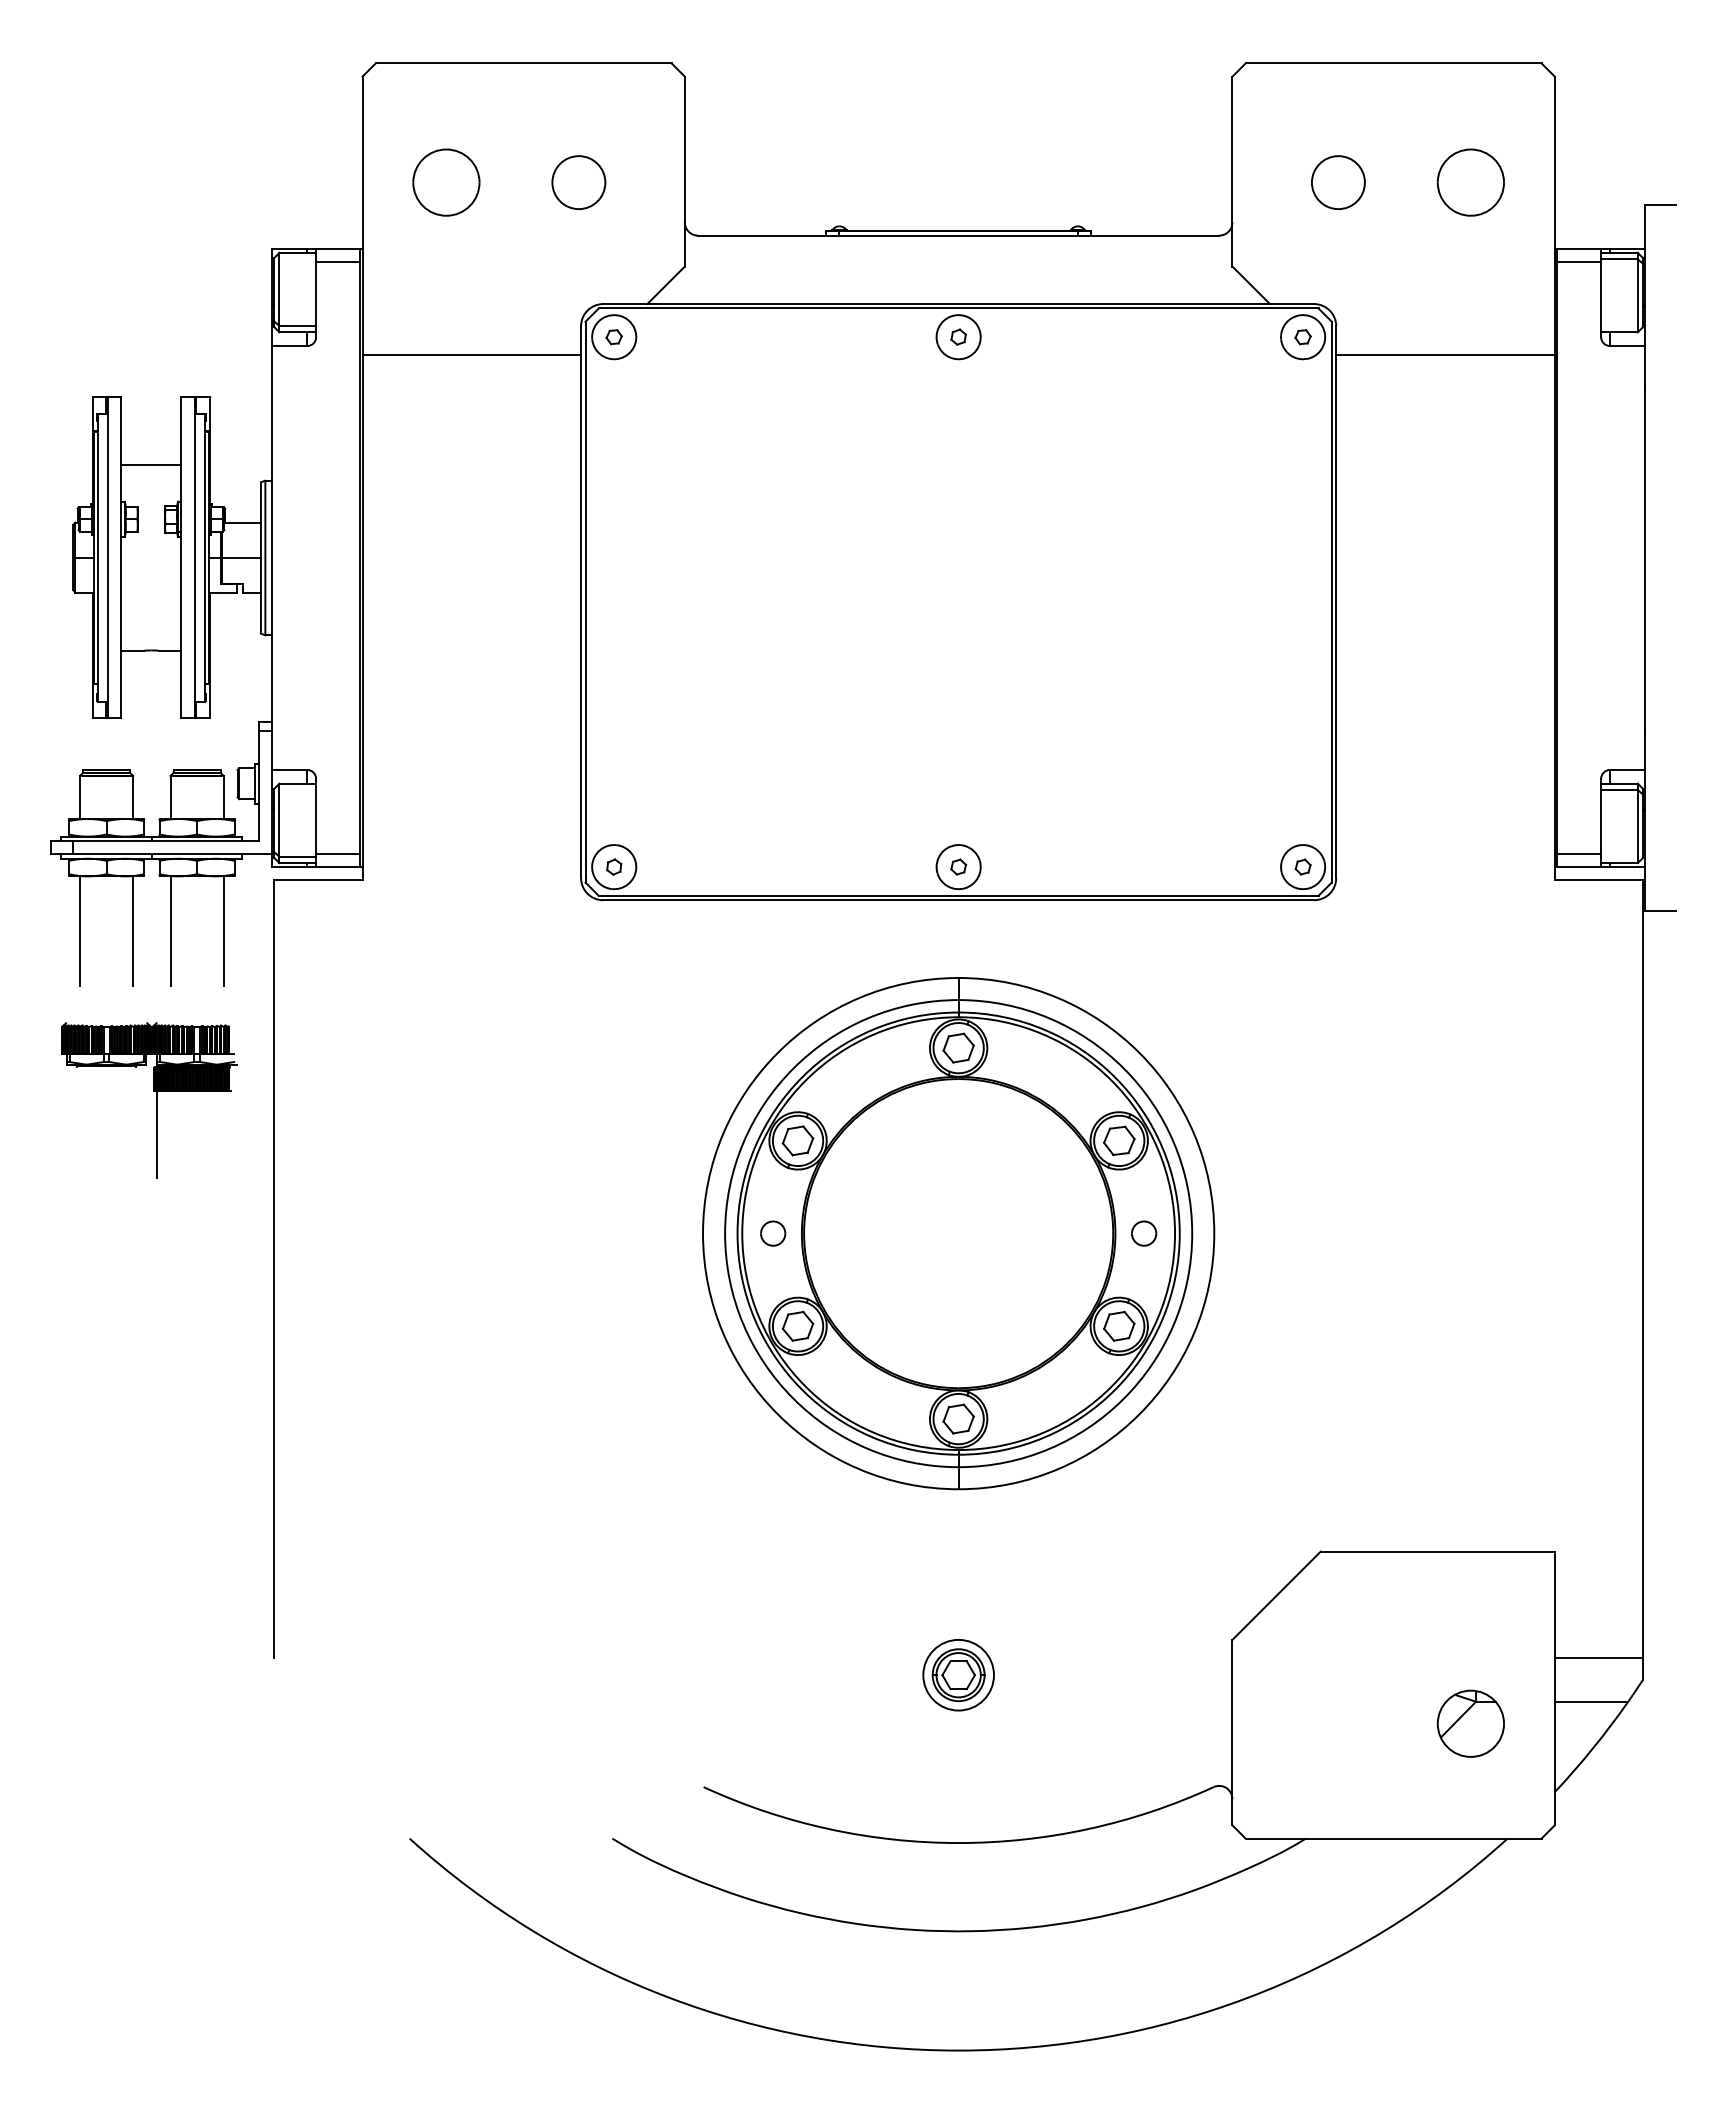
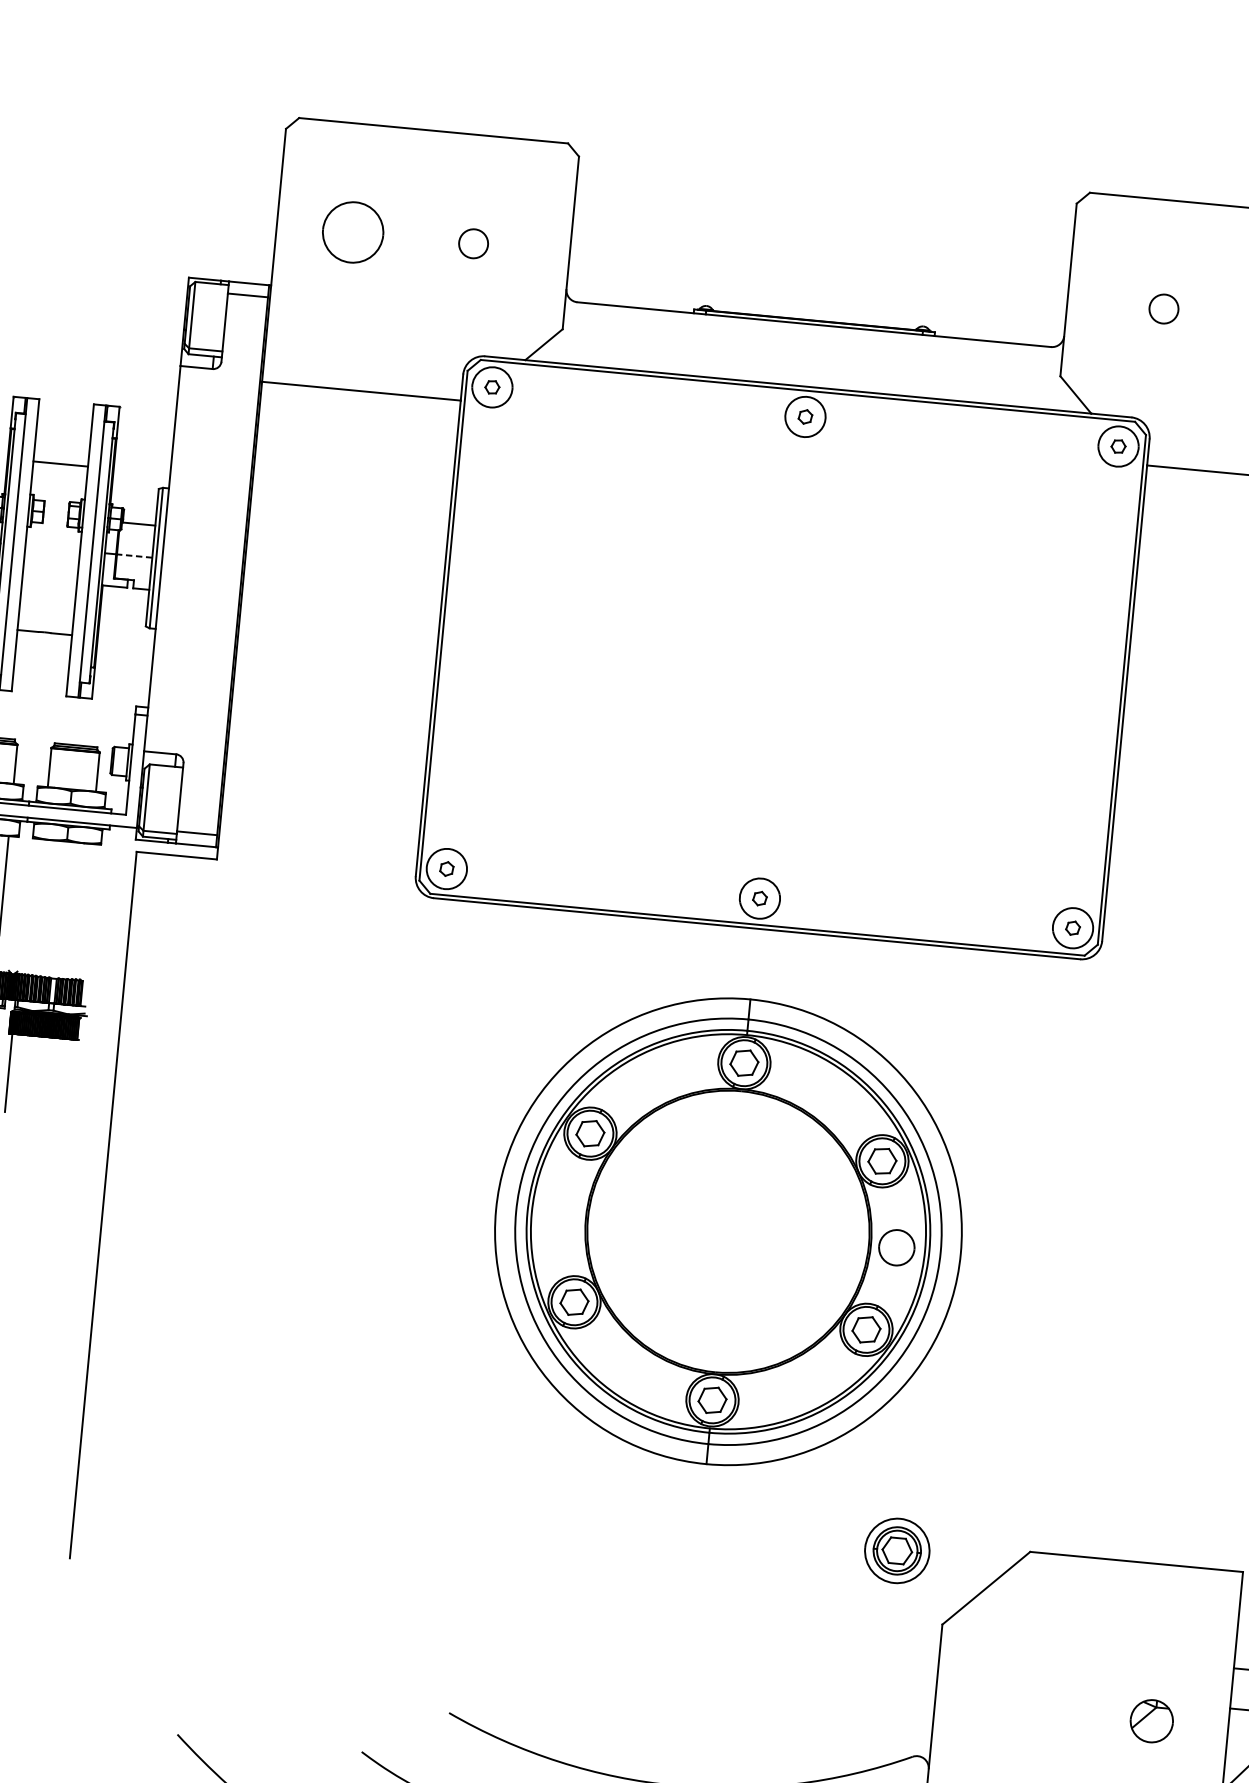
circle: (578, 182) -> (473, 243), size x0.6
circle: (1338, 182) -> (1164, 309), size x0.6
line: (241, 558) -> (134, 556), solid -> dashed
line: (170, 930) -> (38, 888), removed
line: (223, 930) -> (86, 893), removed
part: (773, 1233) -> (560, 1215), removed
part: (1144, 1233) -> (897, 1247), size x1.6
part: (958, 1675) -> (897, 1551), moved
part: (1470, 1723) -> (1151, 1721), size x0.7

